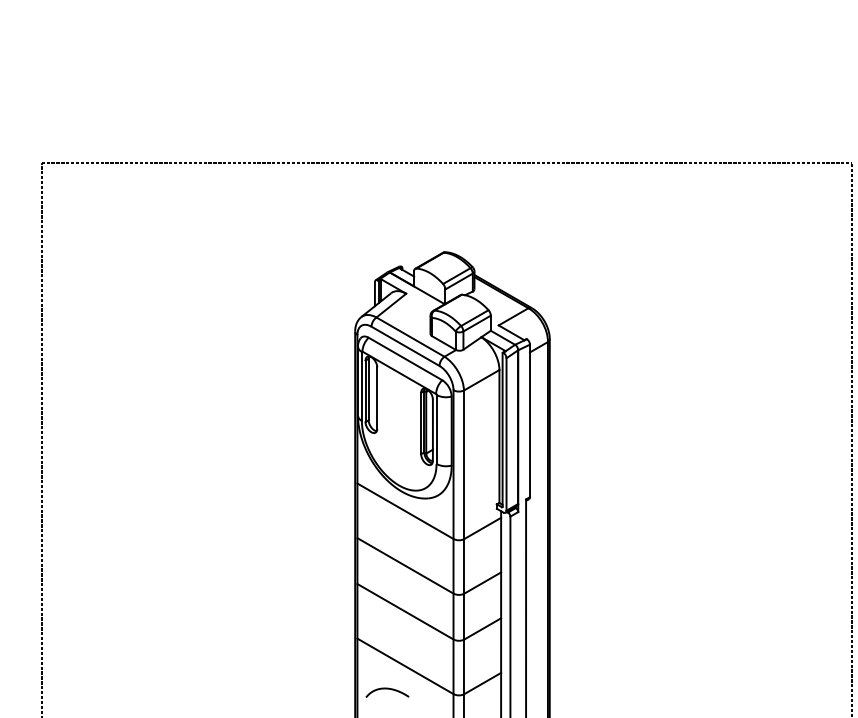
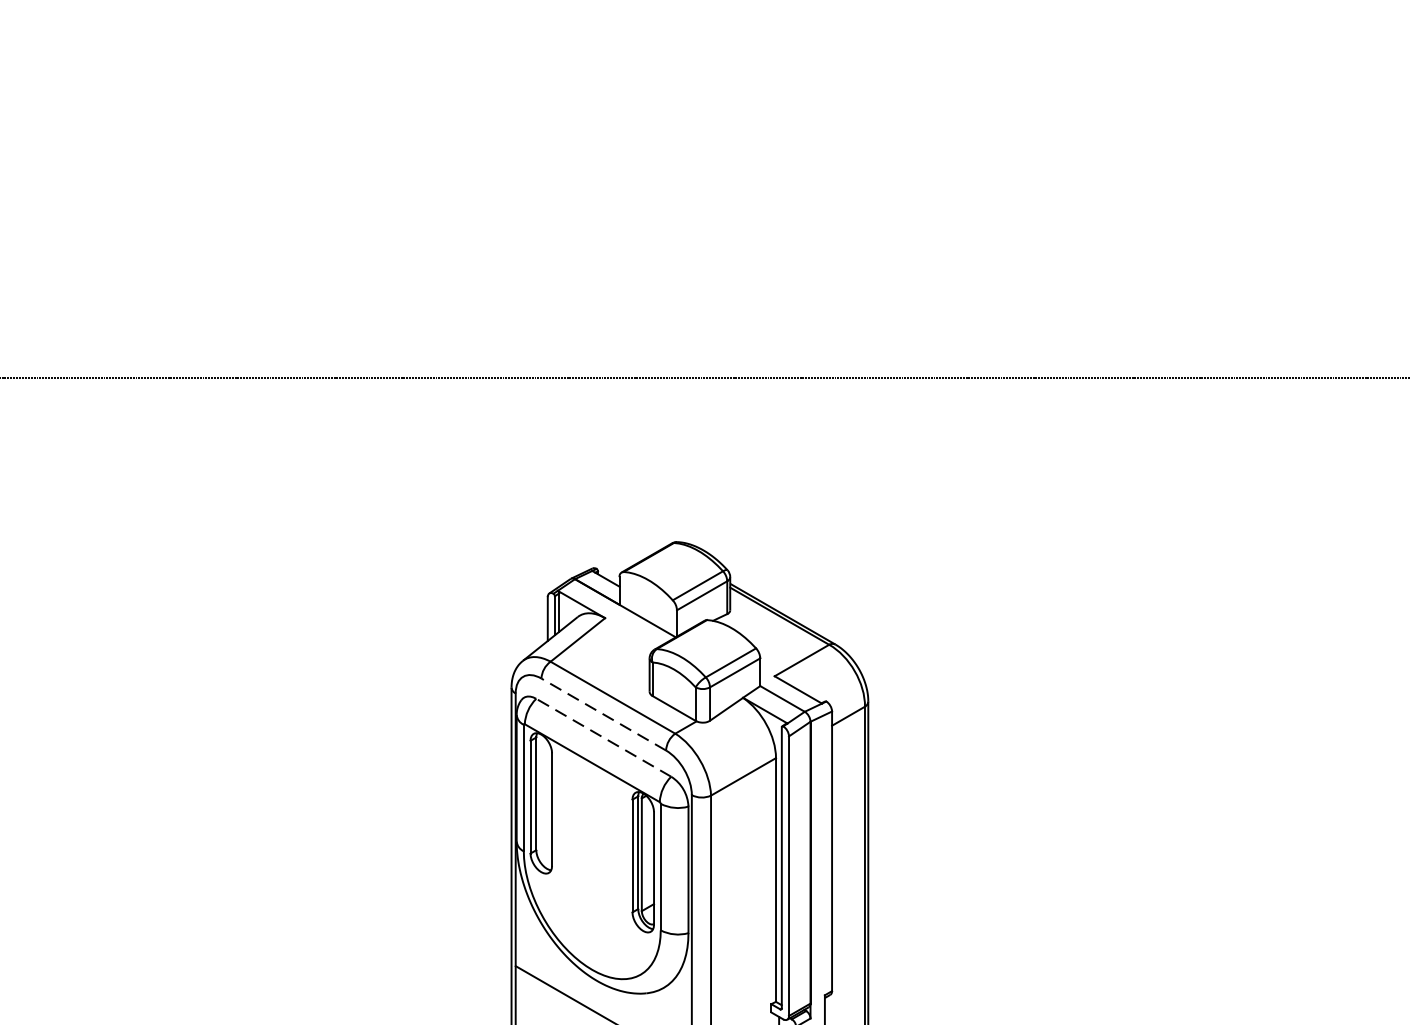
line: (405, 346) -> (603, 714), solid -> dashed
line: (405, 358) -> (603, 736), solid -> dashed

